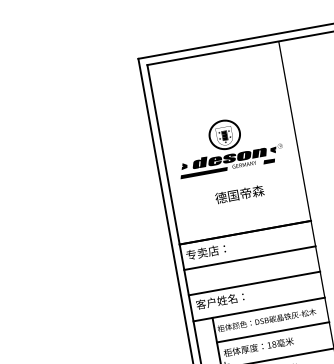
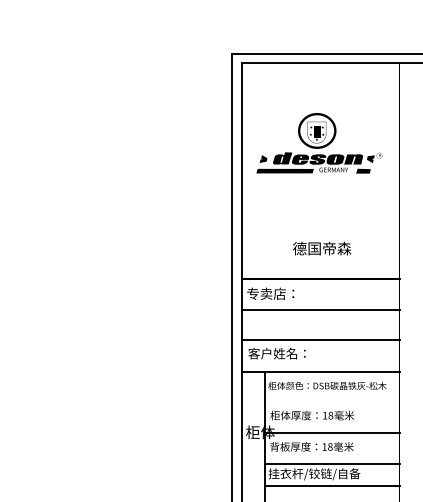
part: (228, 144) -> (319, 143), moved
text: (240, 194) -> (322, 248), moved
line: (272, 332) -> (331, 401), removed

